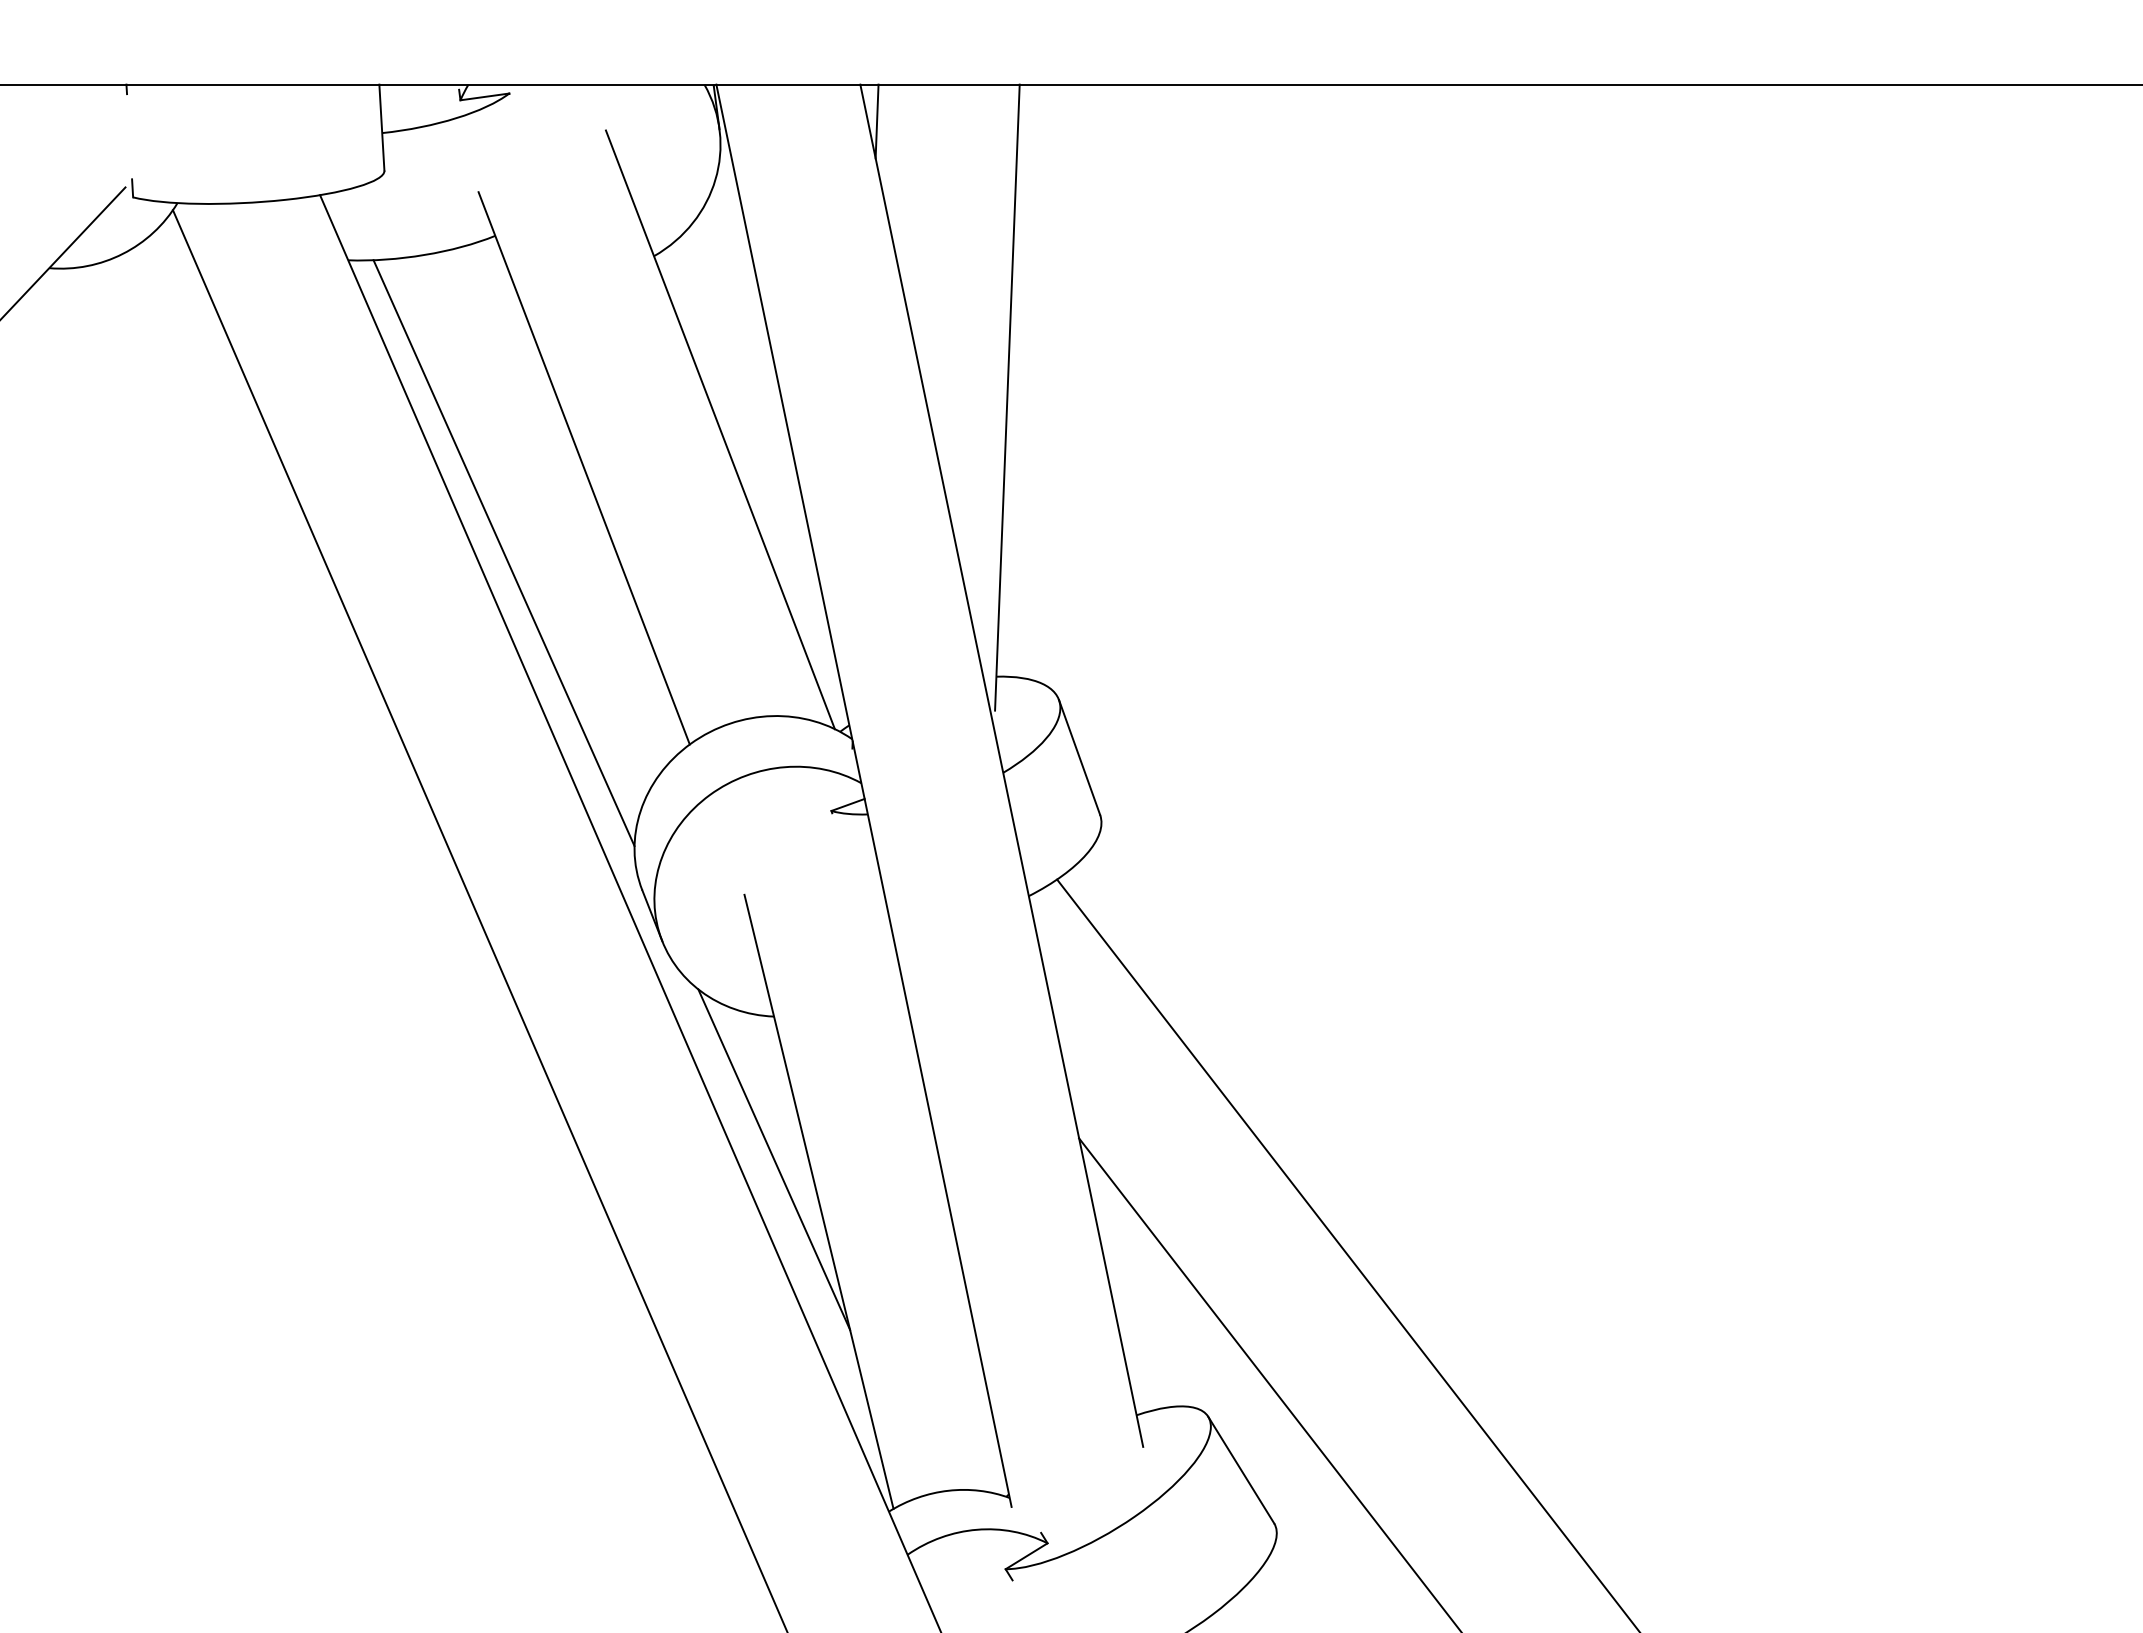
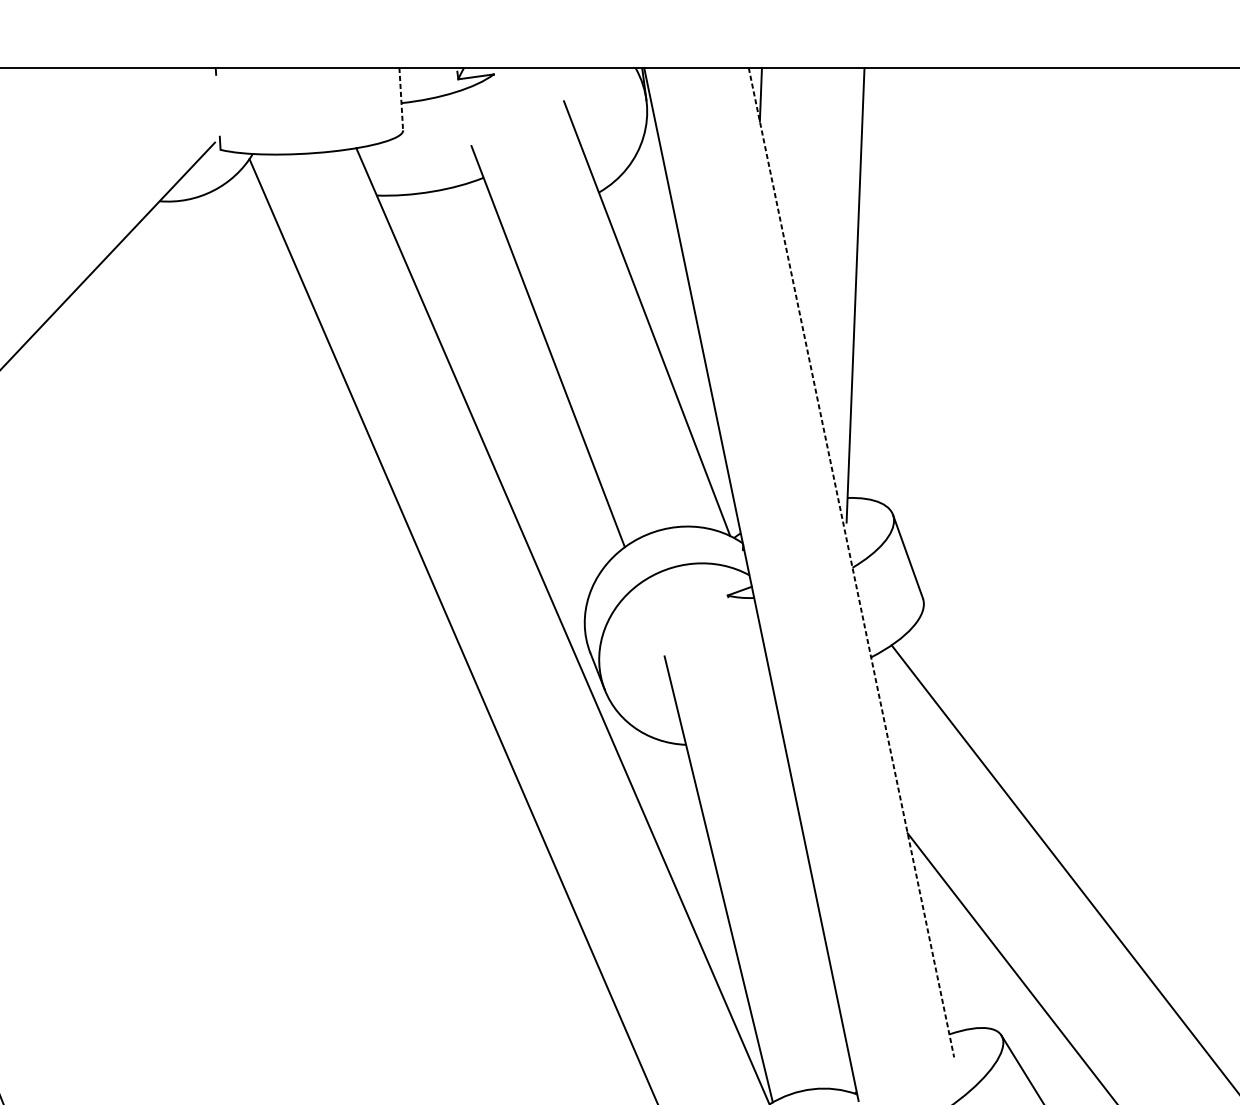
line: (381, 128) -> (400, 99), solid -> dashed
line: (503, 553) -> (489, 408), removed
line: (1001, 765) -> (851, 562), solid -> dashed
line: (774, 1159) -> (686, 848), removed

